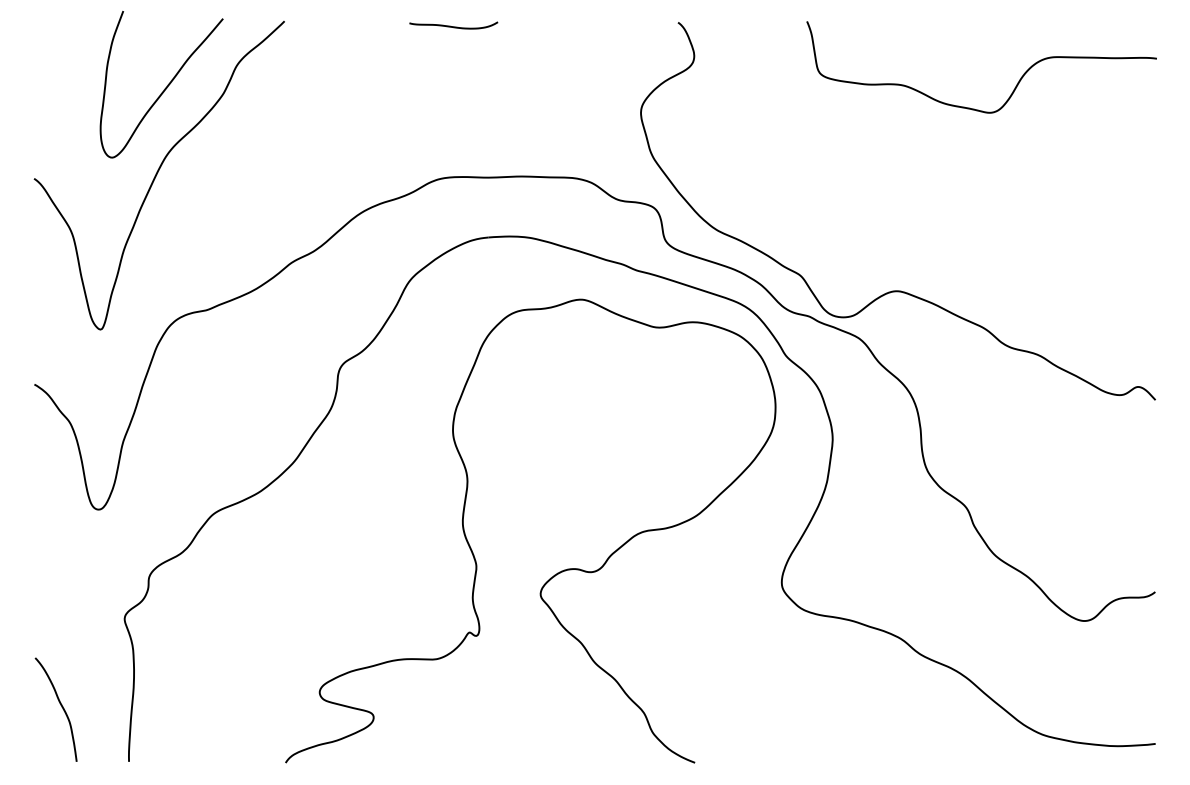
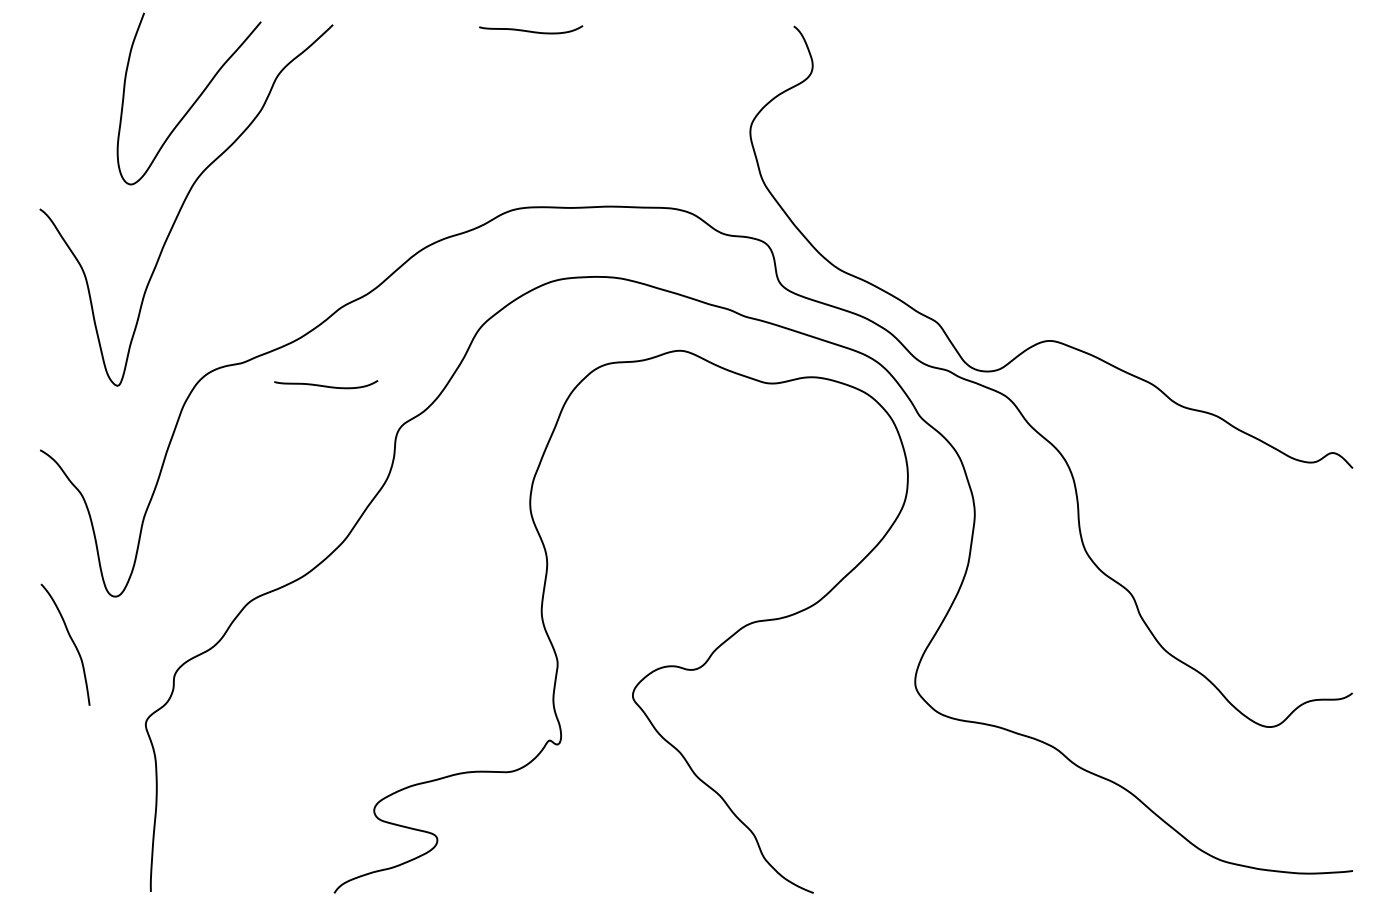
curve: (1014, 87) -> (1187, 102), removed
curve: (278, 329) -> (325, 385), added
curve: (61, 707) -> (71, 642), moved

